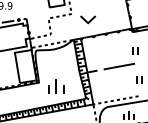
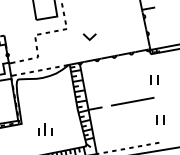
part: (88, 19) -> (90, 36), size x0.62
part: (55, 86) -> (44, 129), size x0.62

